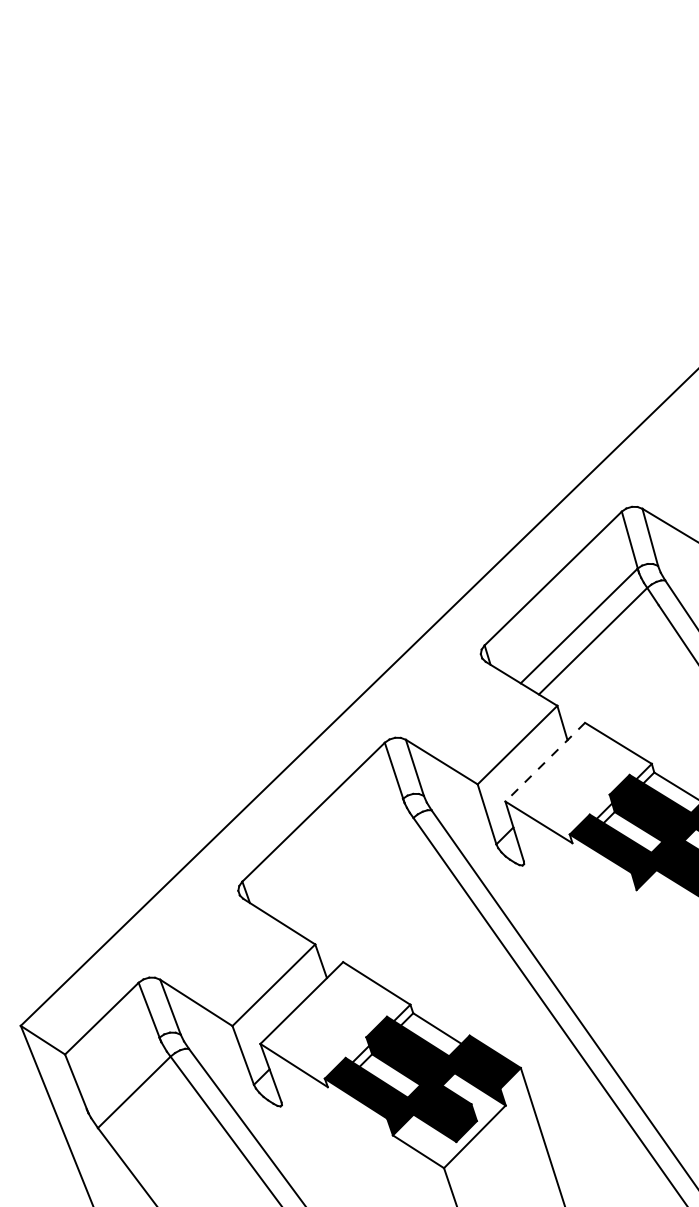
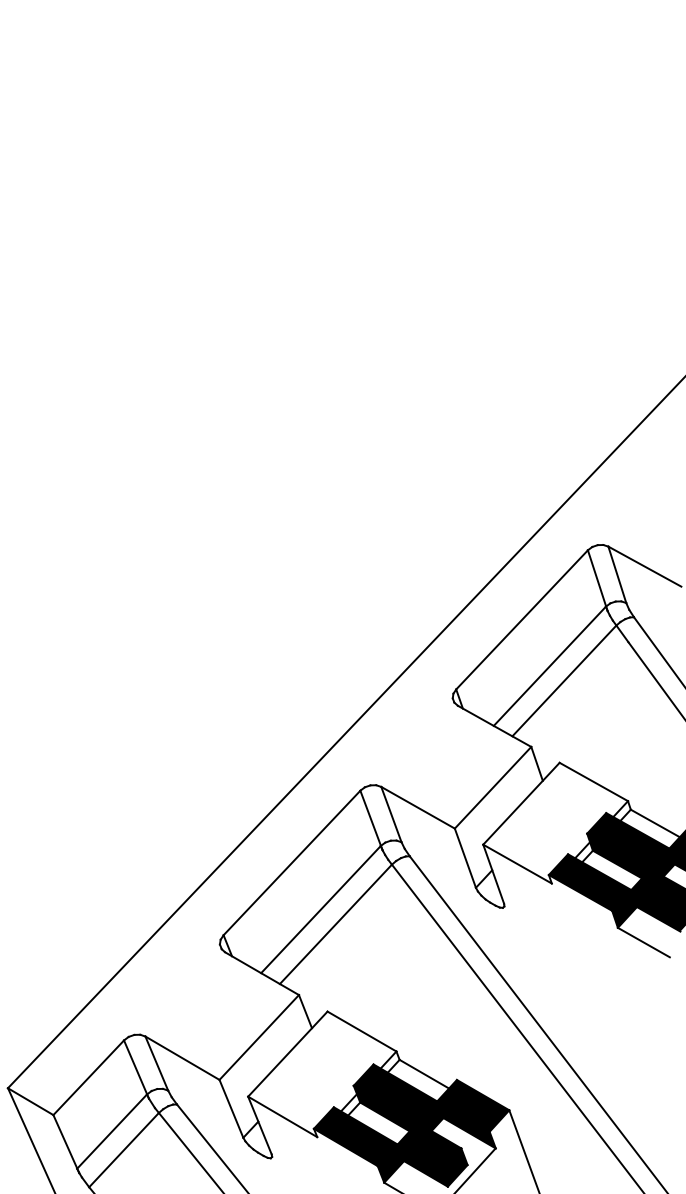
line: (545, 762) -> (521, 804), dashed -> solid
line: (340, 859) -> (320, 909), added
line: (354, 875) -> (335, 924), added
line: (661, 905) -> (643, 942), added
line: (122, 1073) -> (111, 1131), added

